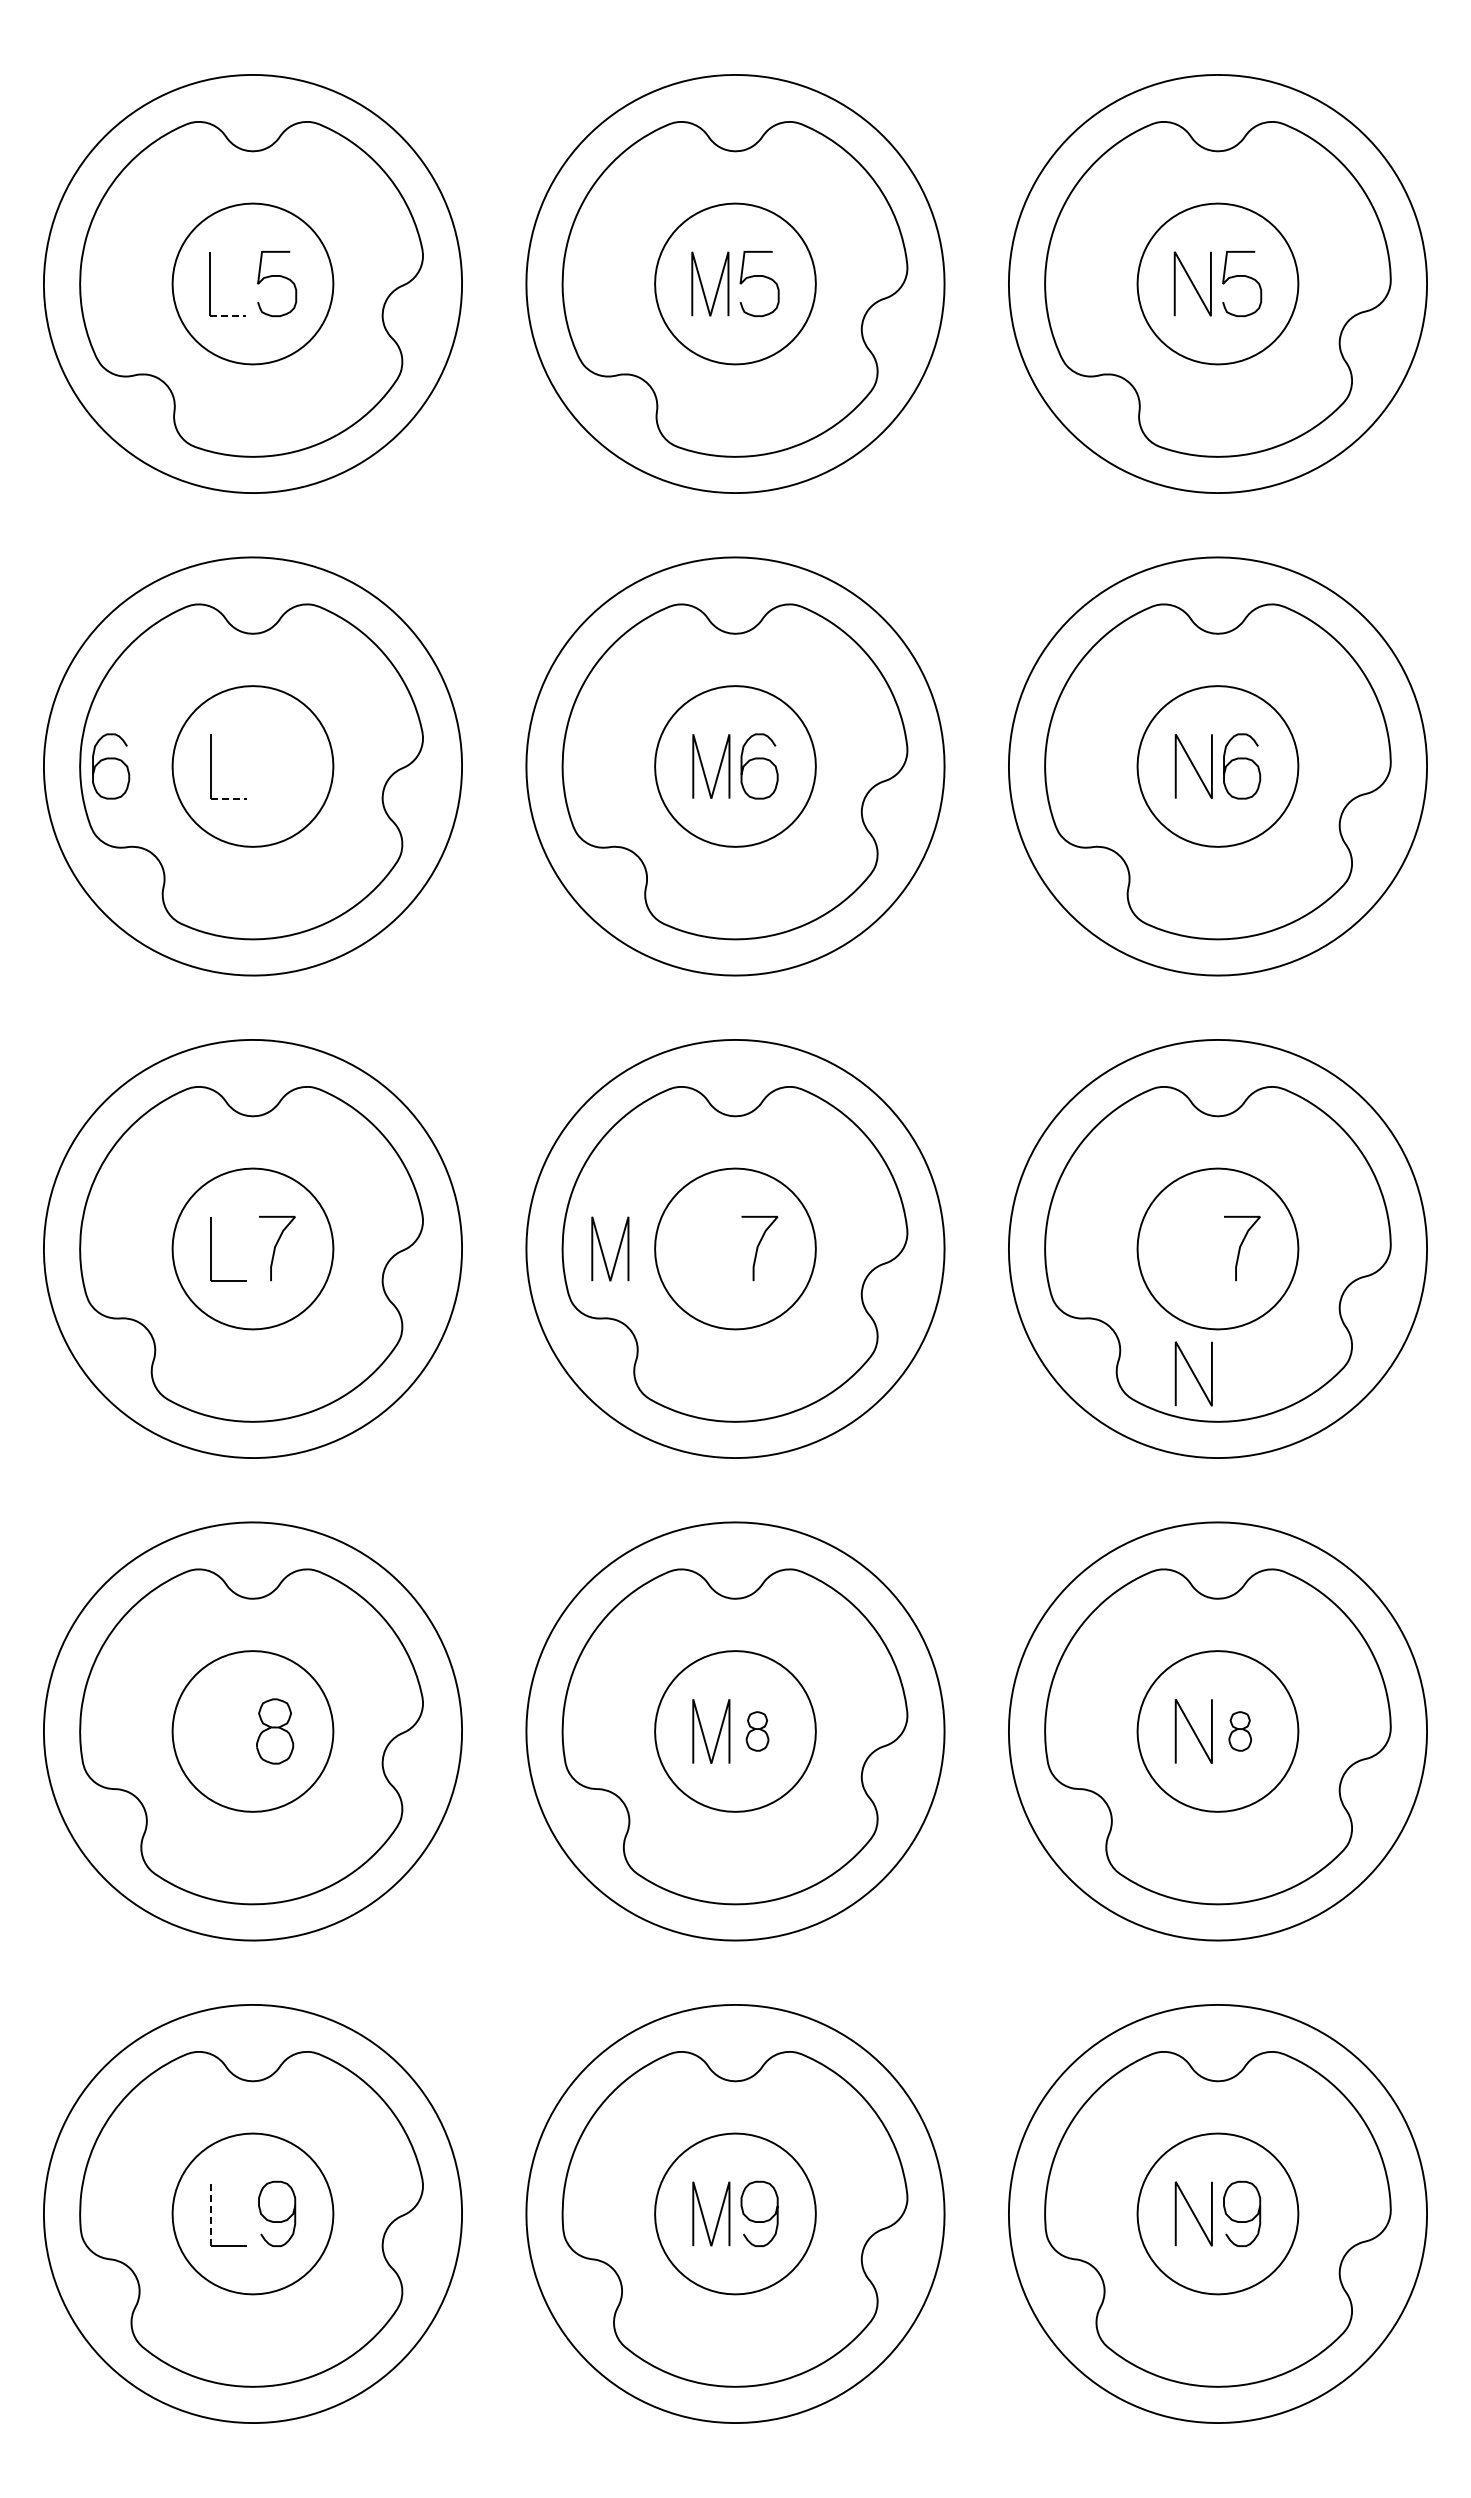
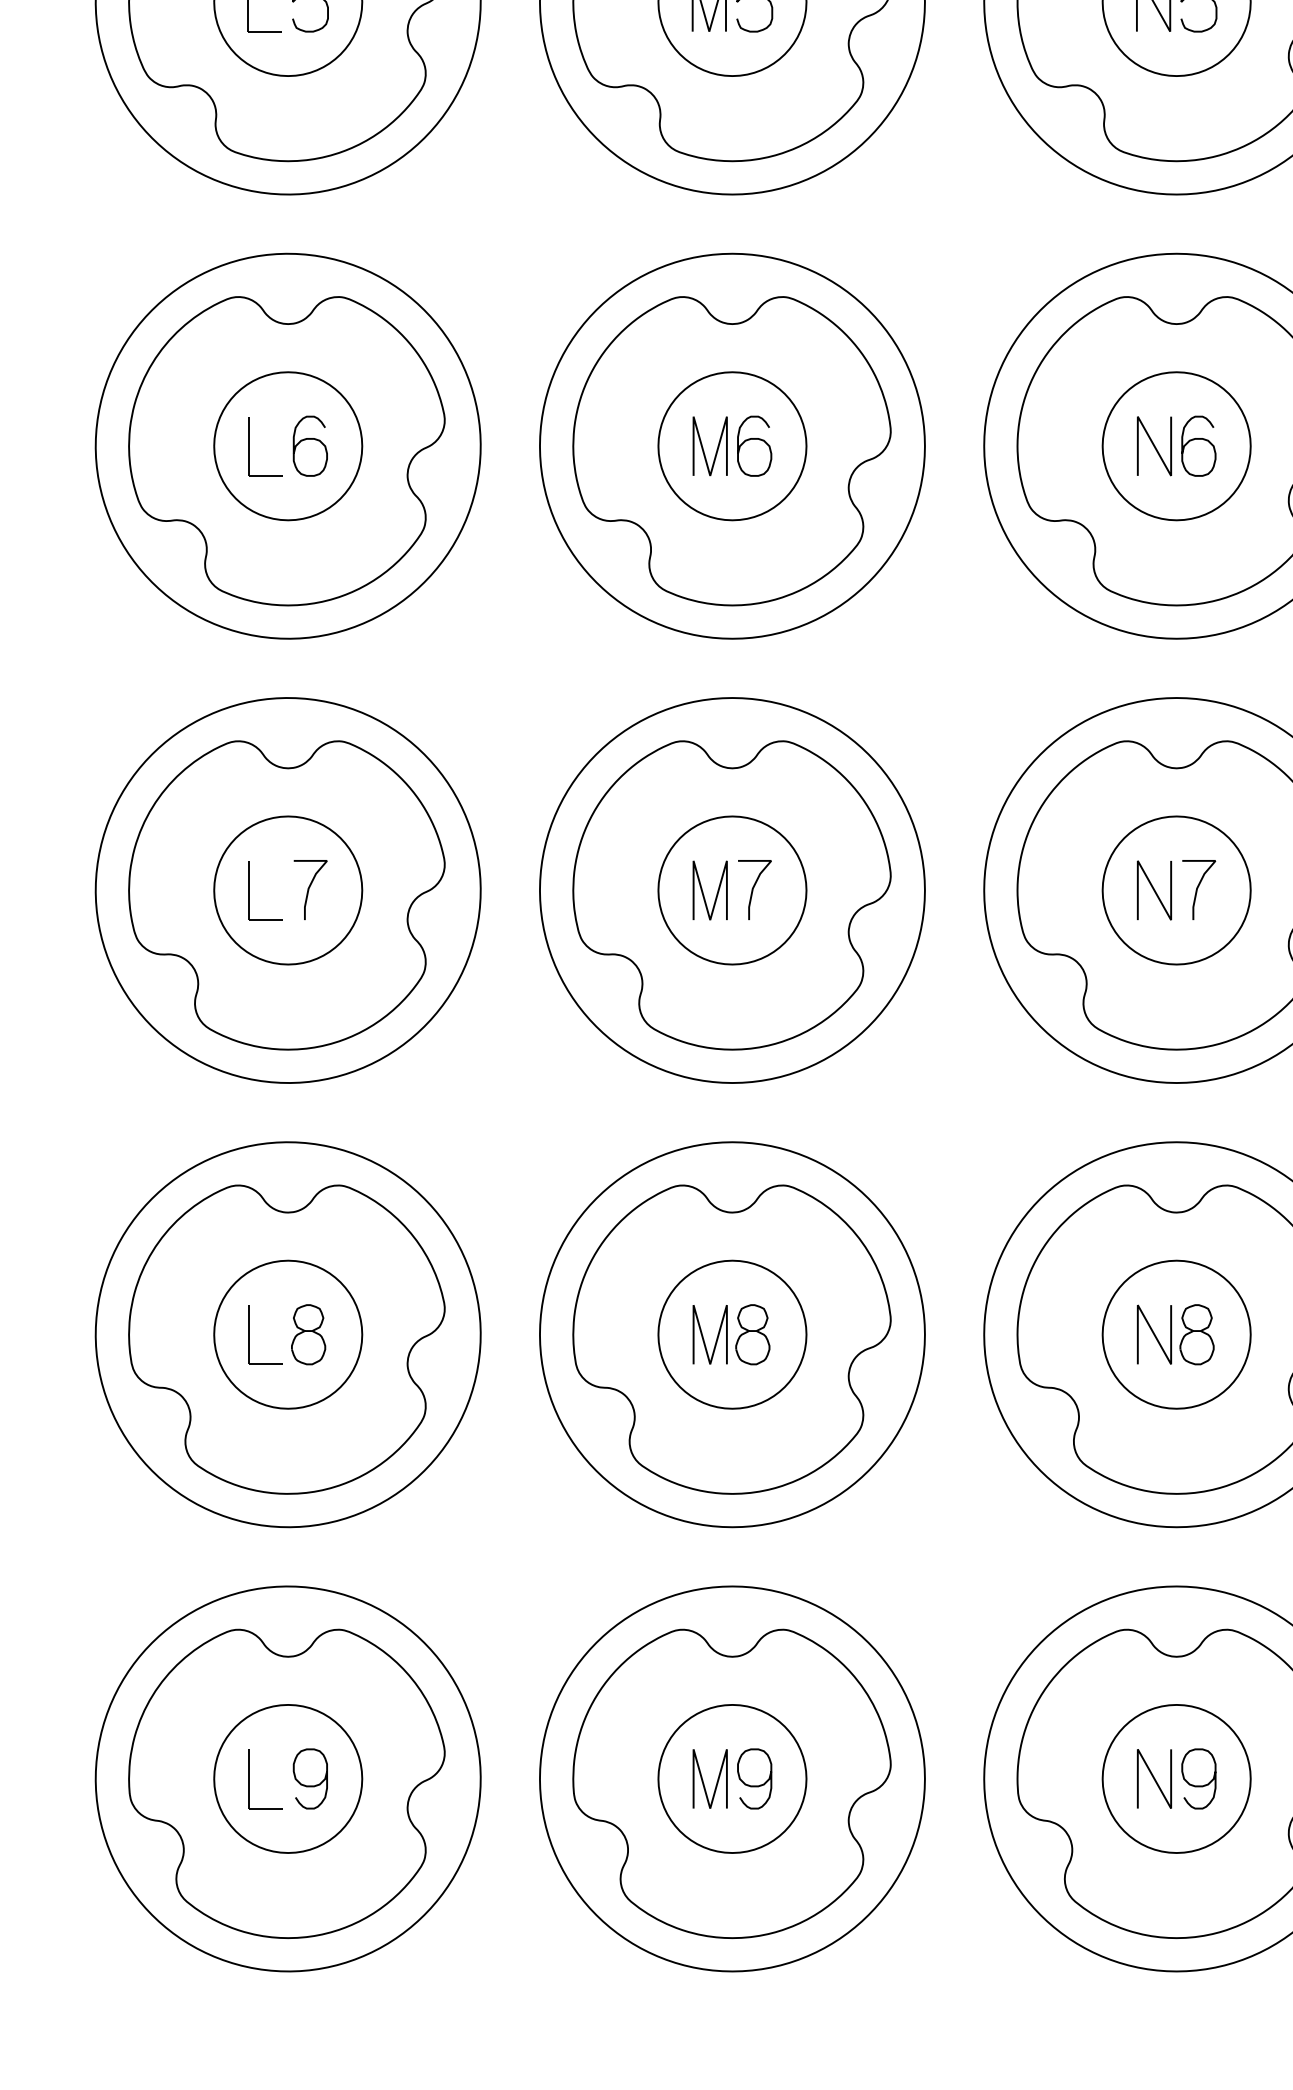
line: (228, 316) -> (265, 31), dashed -> solid
curve: (111, 759) -> (310, 439), moved
line: (229, 798) -> (266, 475), dashed -> solid
line: (617, 1251) -> (716, 892), moved
line: (1193, 1373) -> (1154, 890), moved
part: (211, 1731) -> (250, 1334), added
part: (757, 1731) -> (752, 1334), size x1.67
part: (1240, 1731) -> (1197, 1334), size x1.67
line: (210, 2213) -> (249, 1778), dashed -> solid

